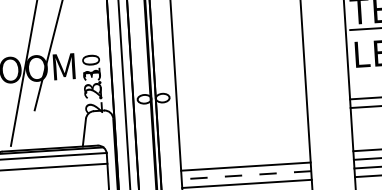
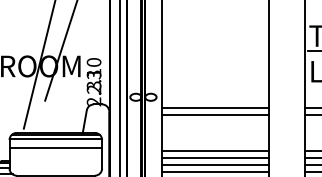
line: (241, 105) -> (215, 107), added
line: (242, 115) -> (215, 115), added
line: (245, 157) -> (215, 150), added
line: (246, 174) -> (215, 164), dashed -> solid

